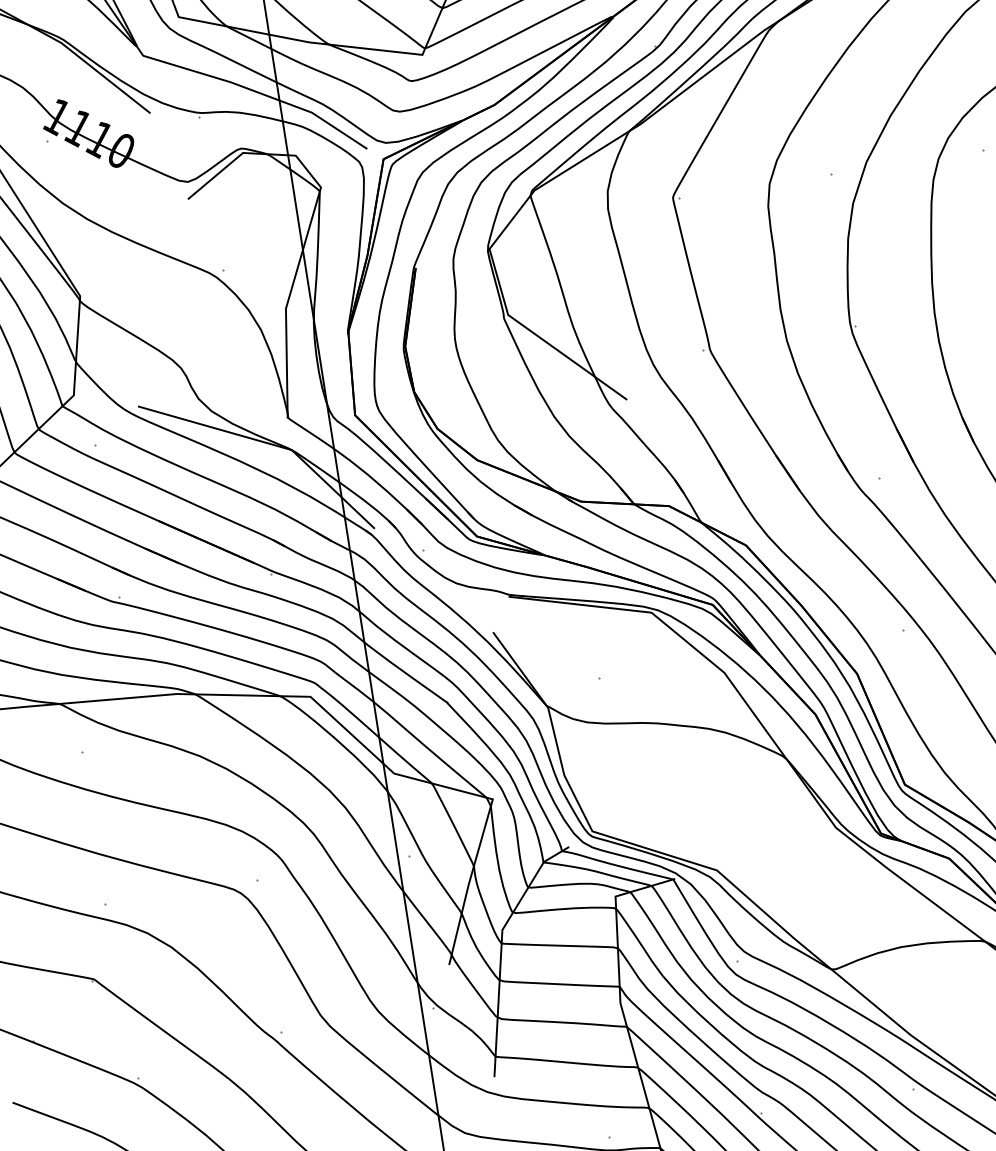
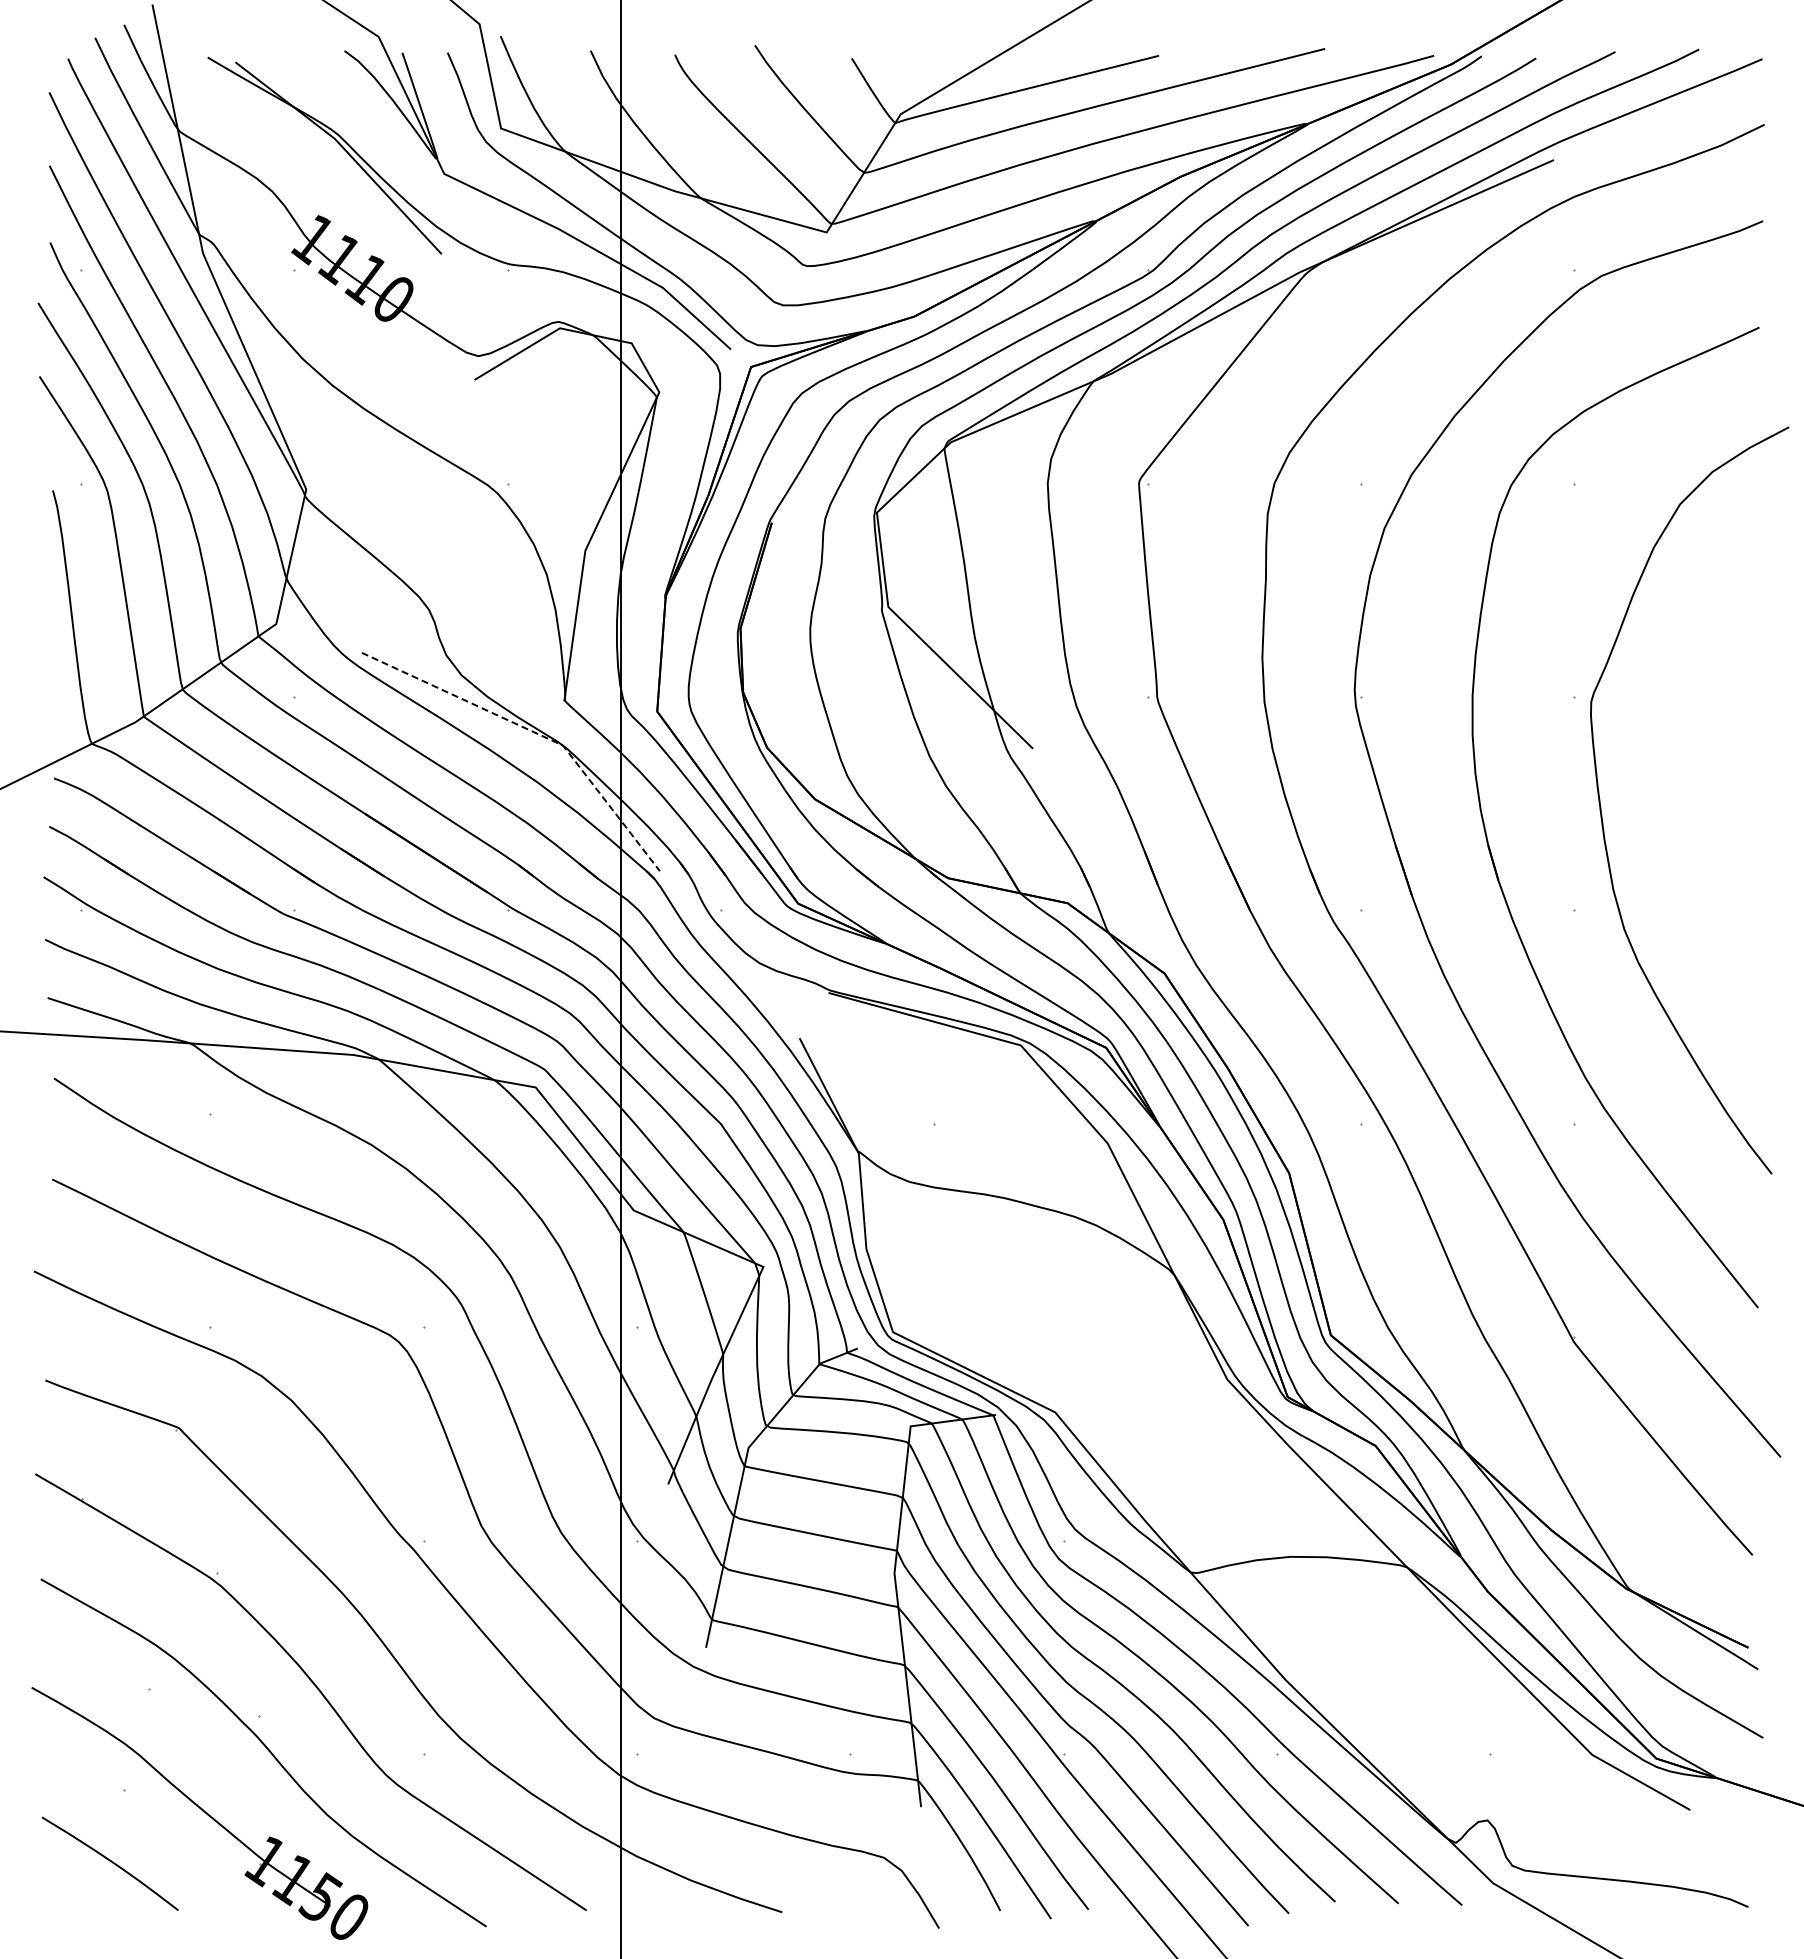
line: (269, 443) -> (534, 732), solid -> dashed

